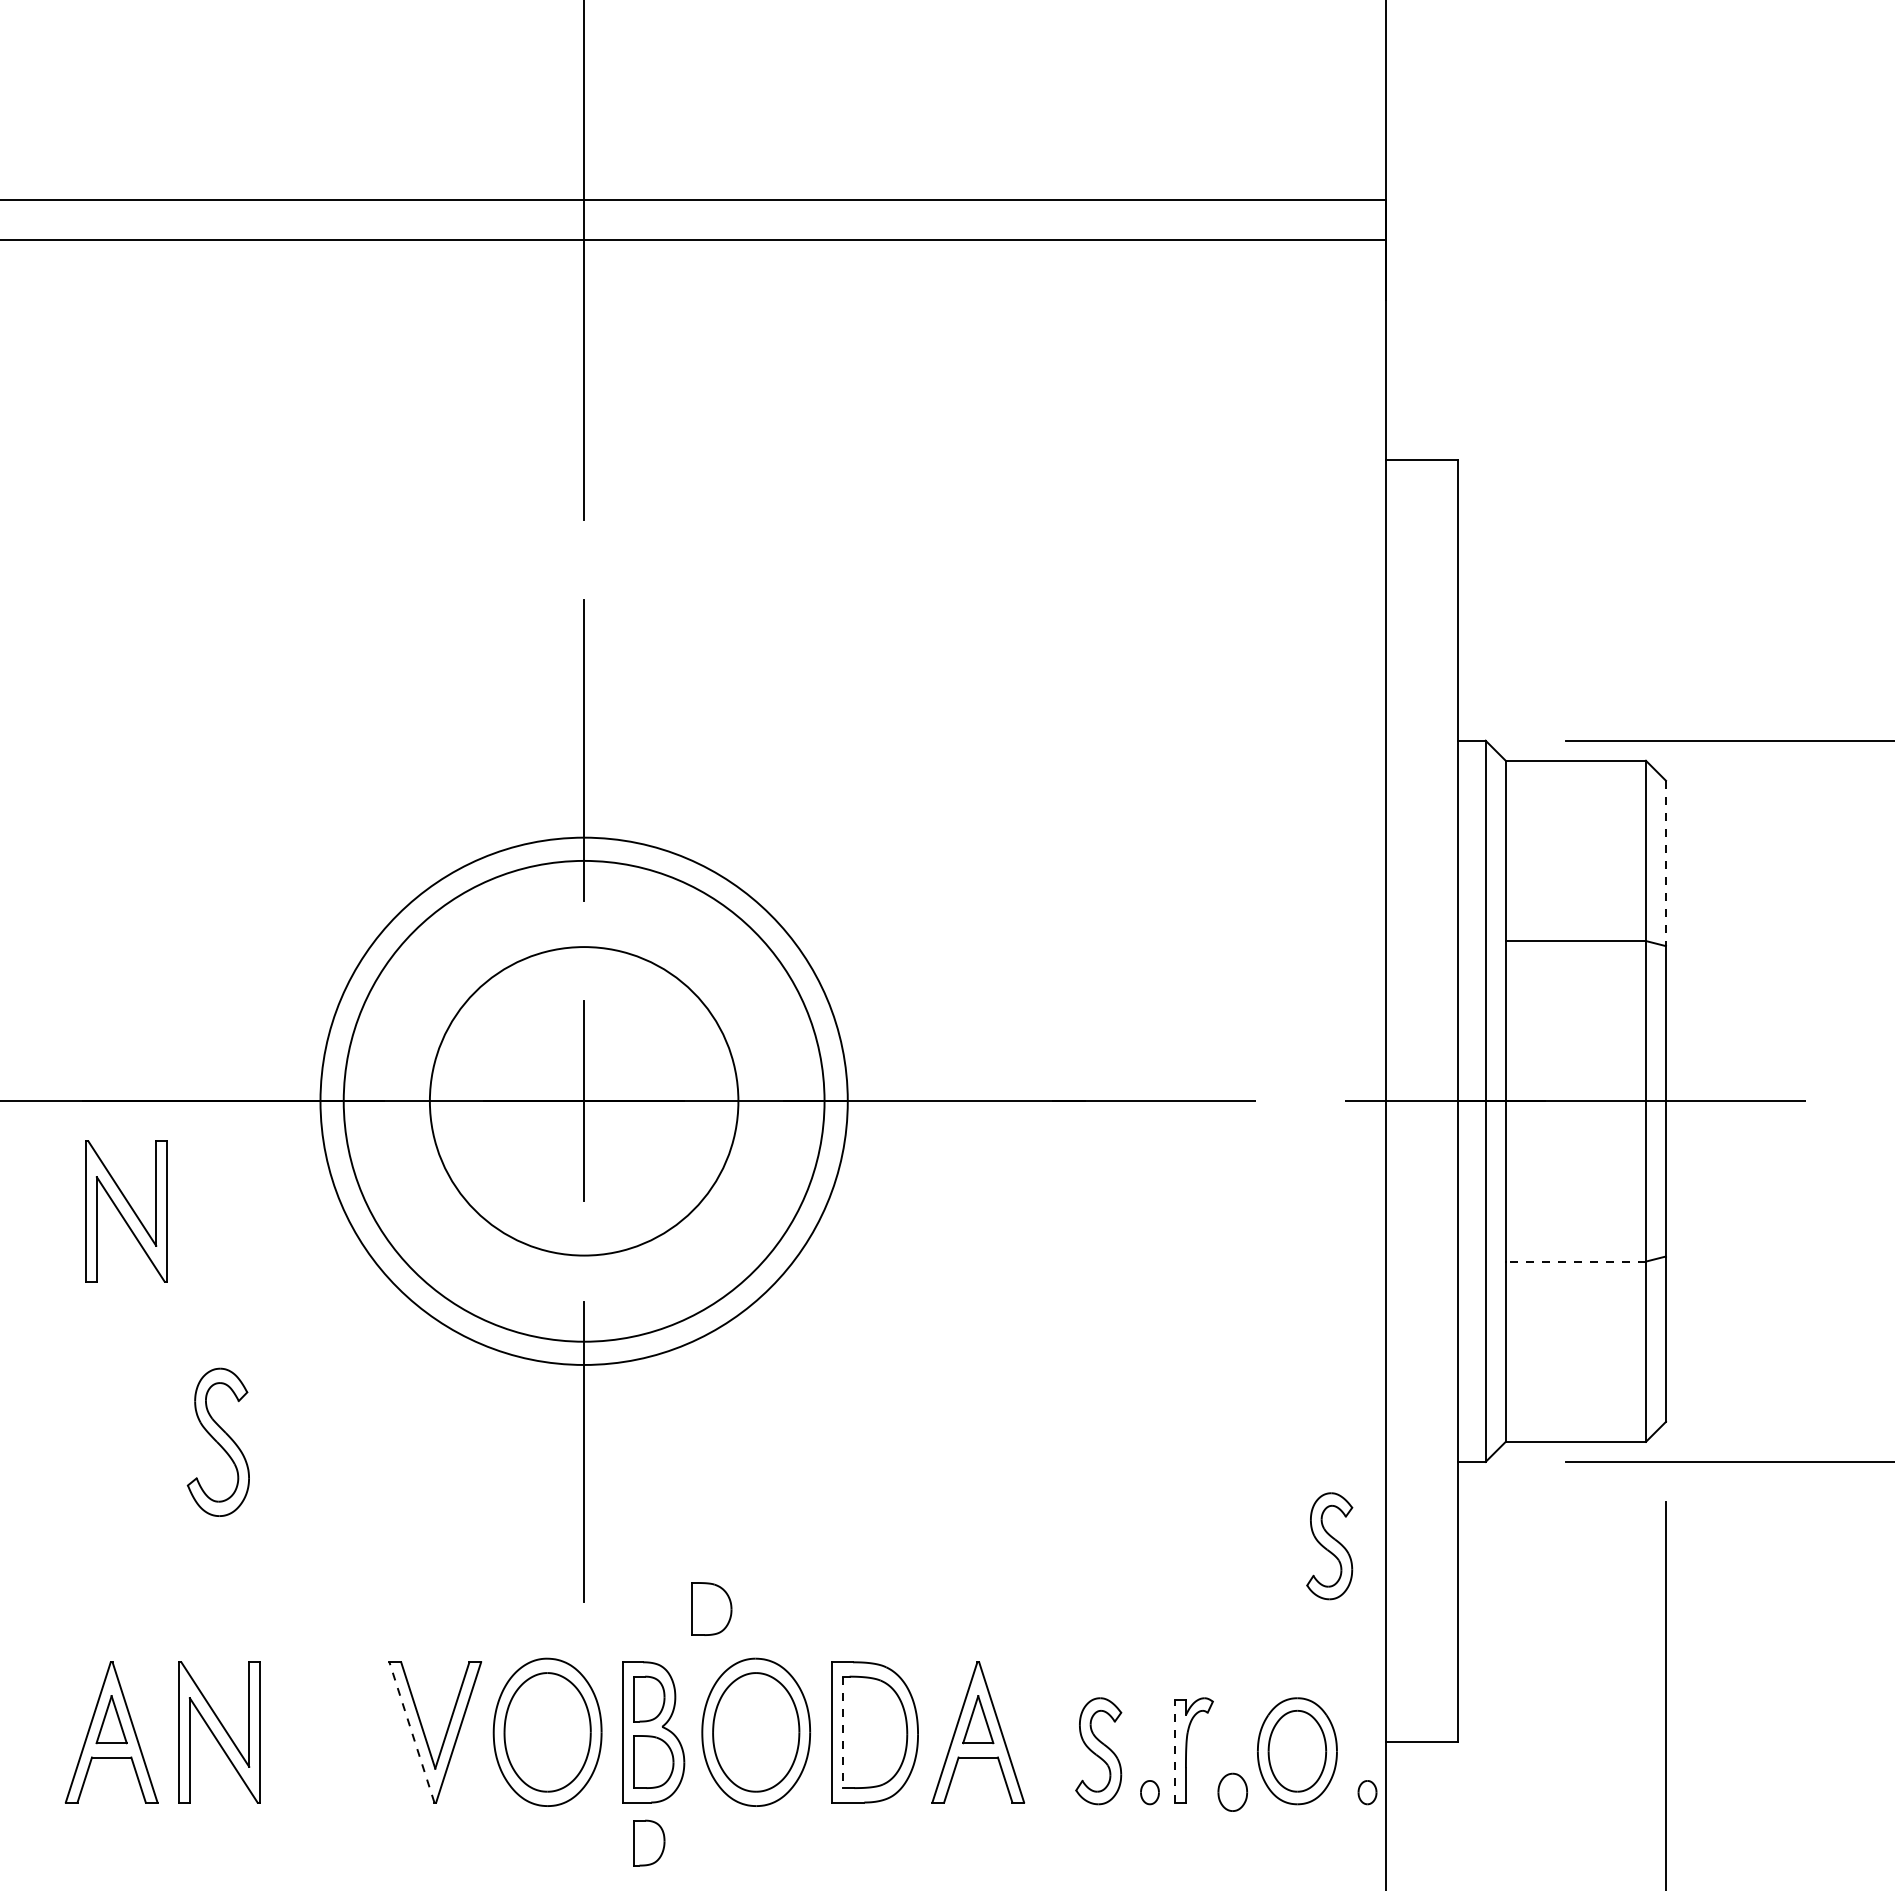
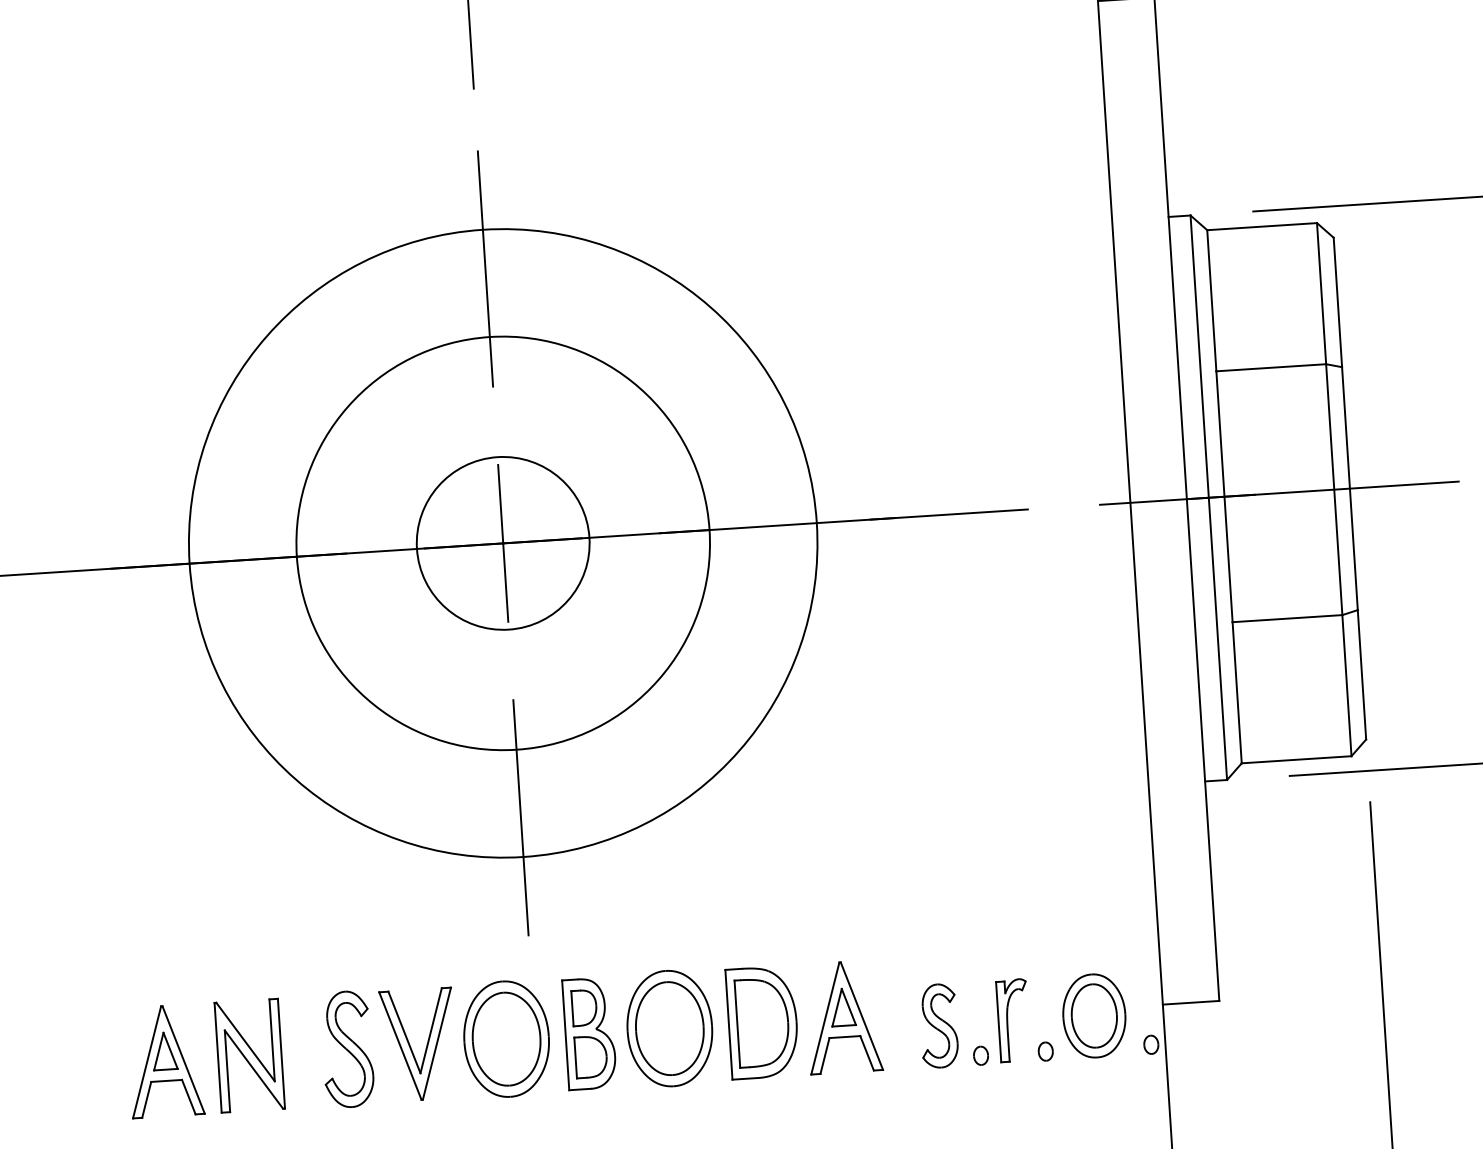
line: (1665, 863) -> (1337, 302), dashed -> solid
circle: (583, 1101) -> (502, 543), size x0.71
circle: (583, 1101) -> (502, 543), size x1.67
part: (126, 1211) -> (150, 652), removed
line: (1575, 1261) -> (1287, 618), dashed -> solid
part: (217, 1441) -> (346, 1048), moved
part: (1329, 1546) -> (1109, 854), removed
part: (711, 1608) -> (628, 933), removed
line: (411, 1732) -> (400, 1046), dashed -> solid
line: (842, 1732) -> (737, 1024), dashed -> solid
line: (1175, 1750) -> (998, 1021), dashed -> solid
part: (1232, 1792) -> (1045, 1051), size x0.62
part: (649, 1842) -> (591, 1120), removed

